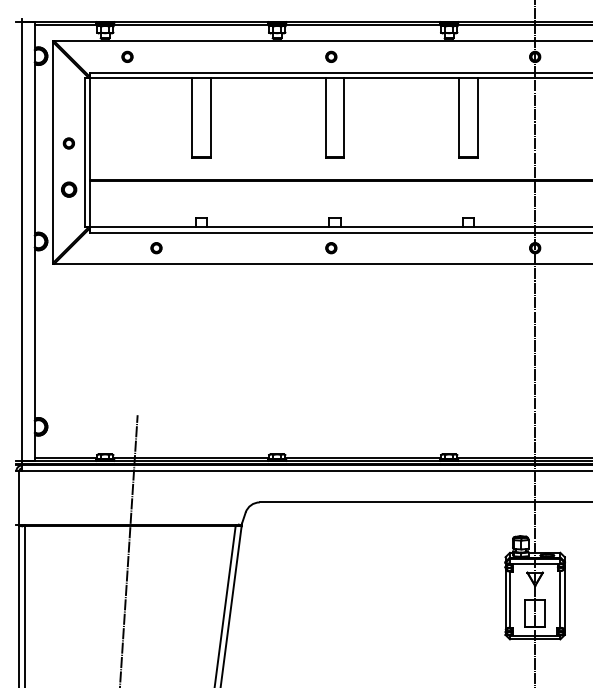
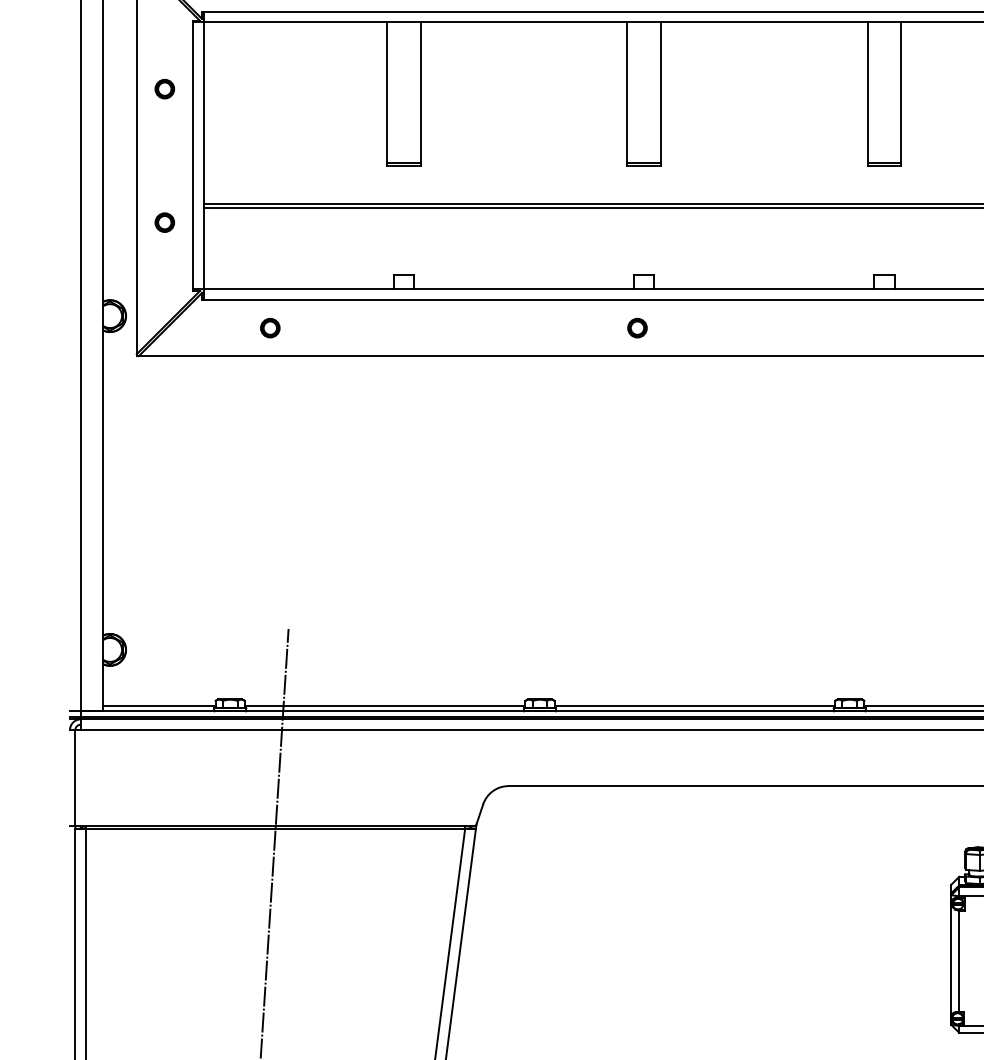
part: (68, 143) -> (164, 89), moved
part: (68, 189) -> (164, 222), size x0.71
part: (156, 248) -> (270, 328), moved

